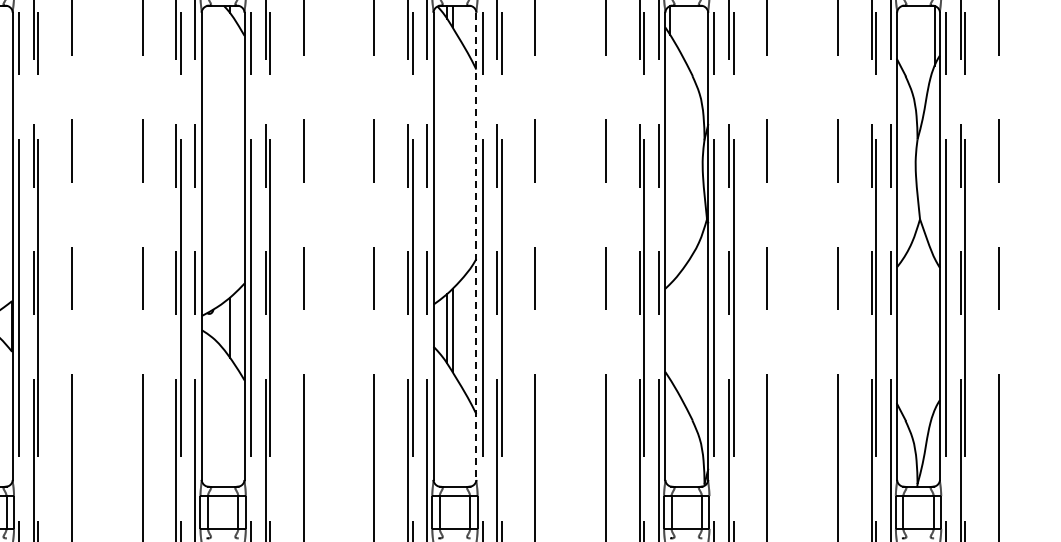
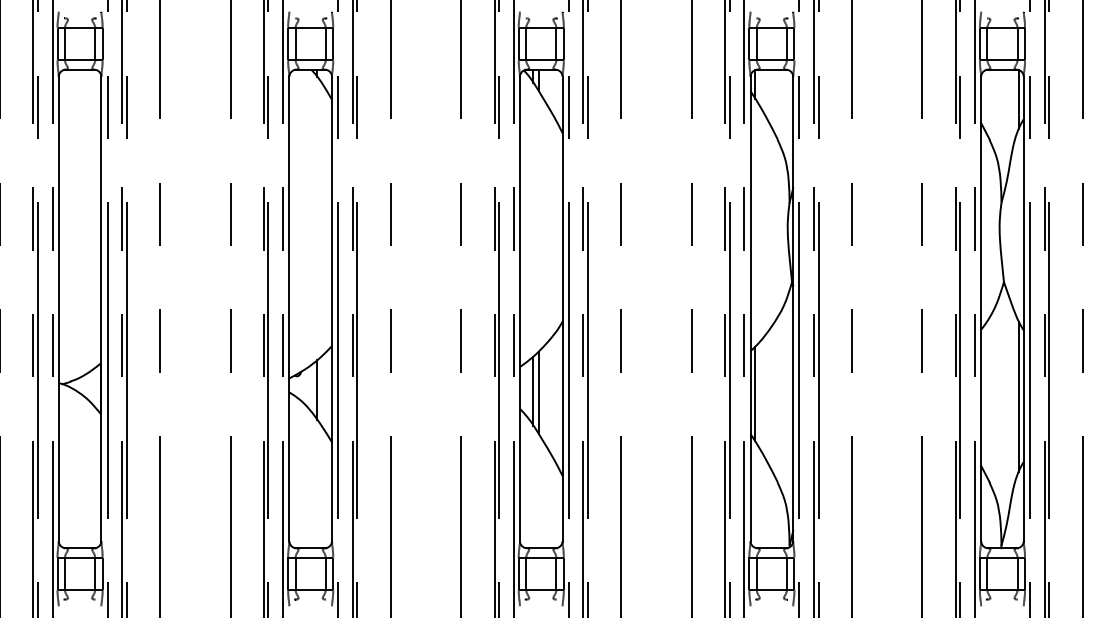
line: (476, 246) -> (562, 309), dashed -> solid
line: (670, 331) -> (755, 393), added
line: (935, 334) -> (1019, 396), added

